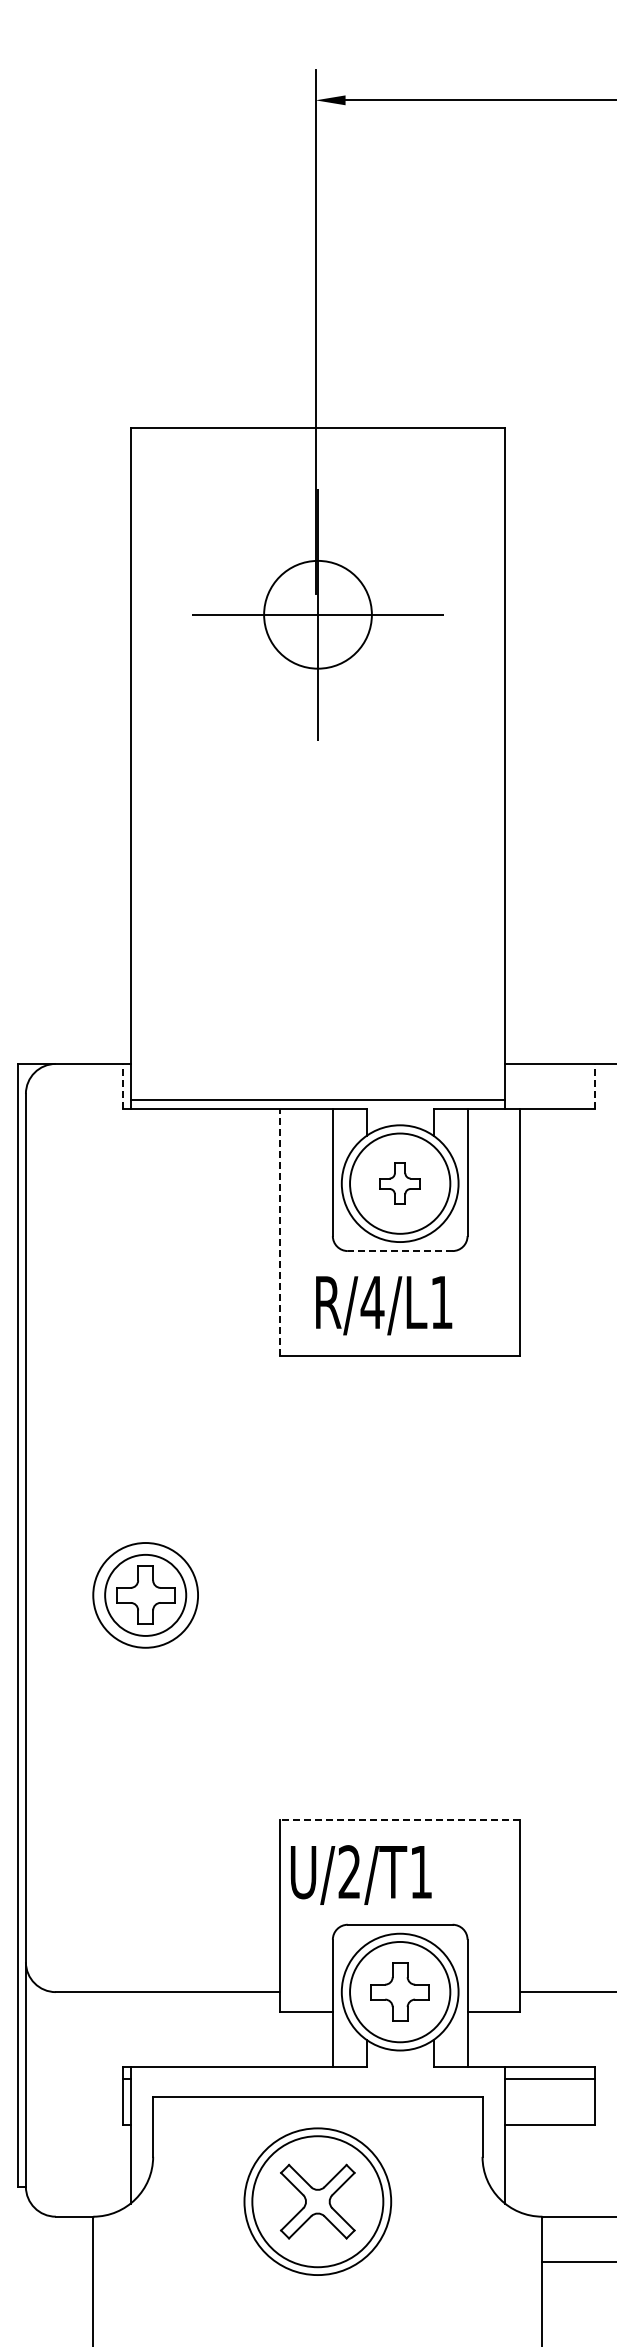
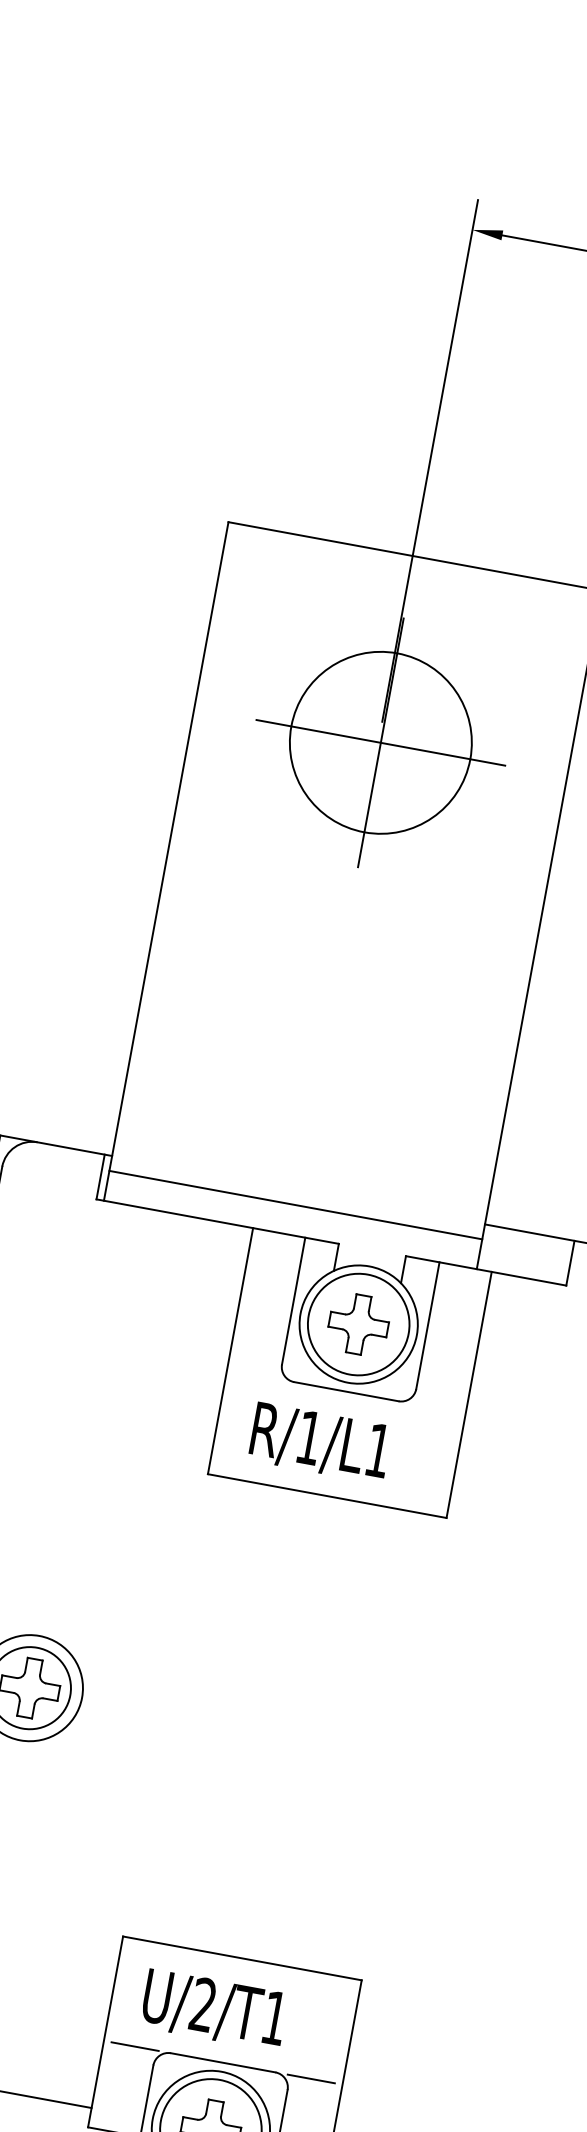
circle: (317, 614) -> (380, 742), size x1.67
line: (123, 1085) -> (101, 1176), dashed -> solid
line: (594, 1085) -> (570, 1262), dashed -> solid
line: (317, 1099) -> (295, 1204), moved
part: (399, 1183) -> (358, 1324), size x1.43
line: (280, 1232) -> (230, 1351), dashed -> solid
line: (399, 1251) -> (345, 1391), dashed -> solid
text: (372, 1302) -> (309, 1437), R/4/L1 -> R/1/L1
line: (400, 1819) -> (242, 1958), dashed -> solid
text: (361, 1874) -> (214, 2009), moved
line: (311, 1924) -> (134, 2046), added
line: (488, 1924) -> (311, 2078), added

